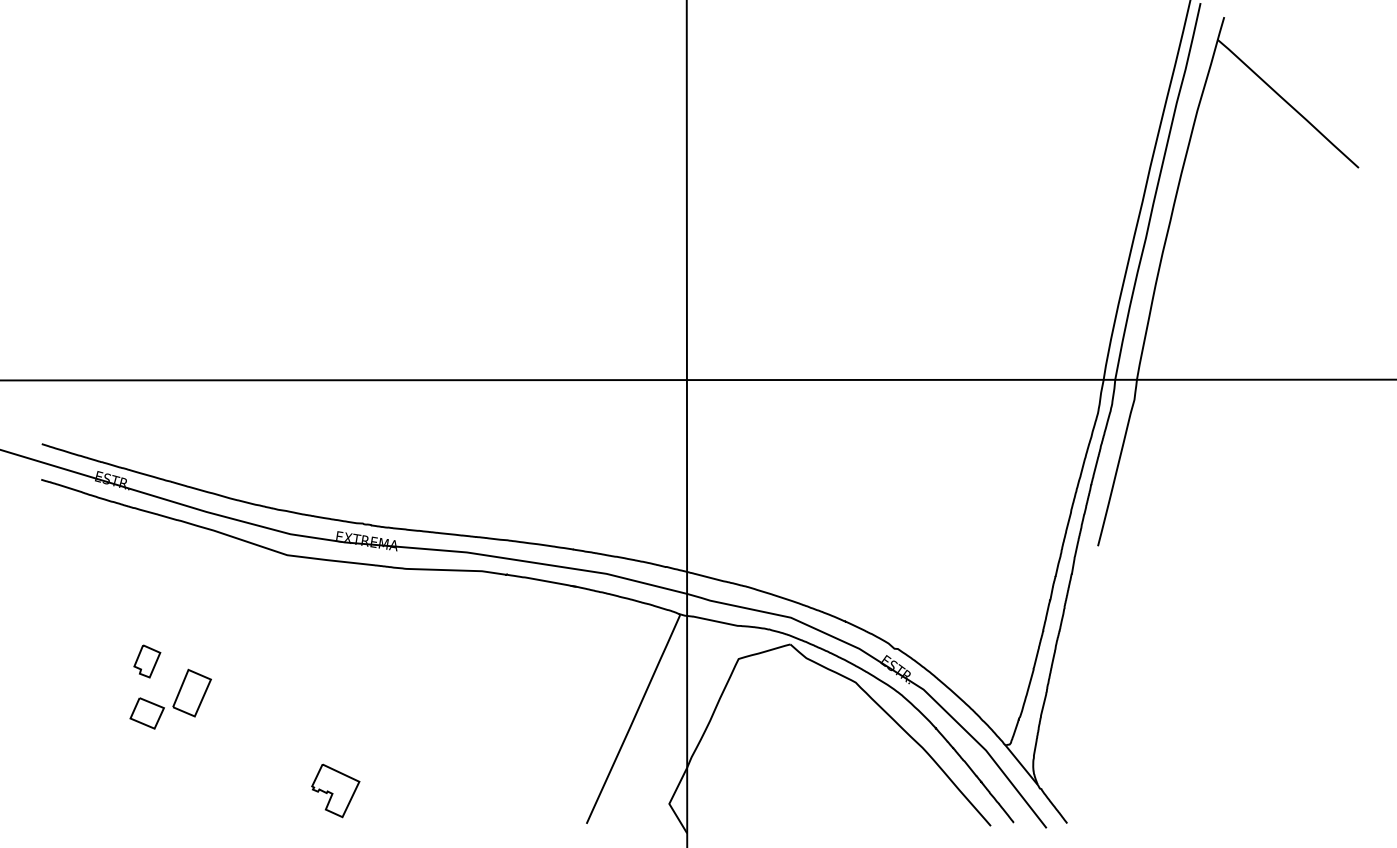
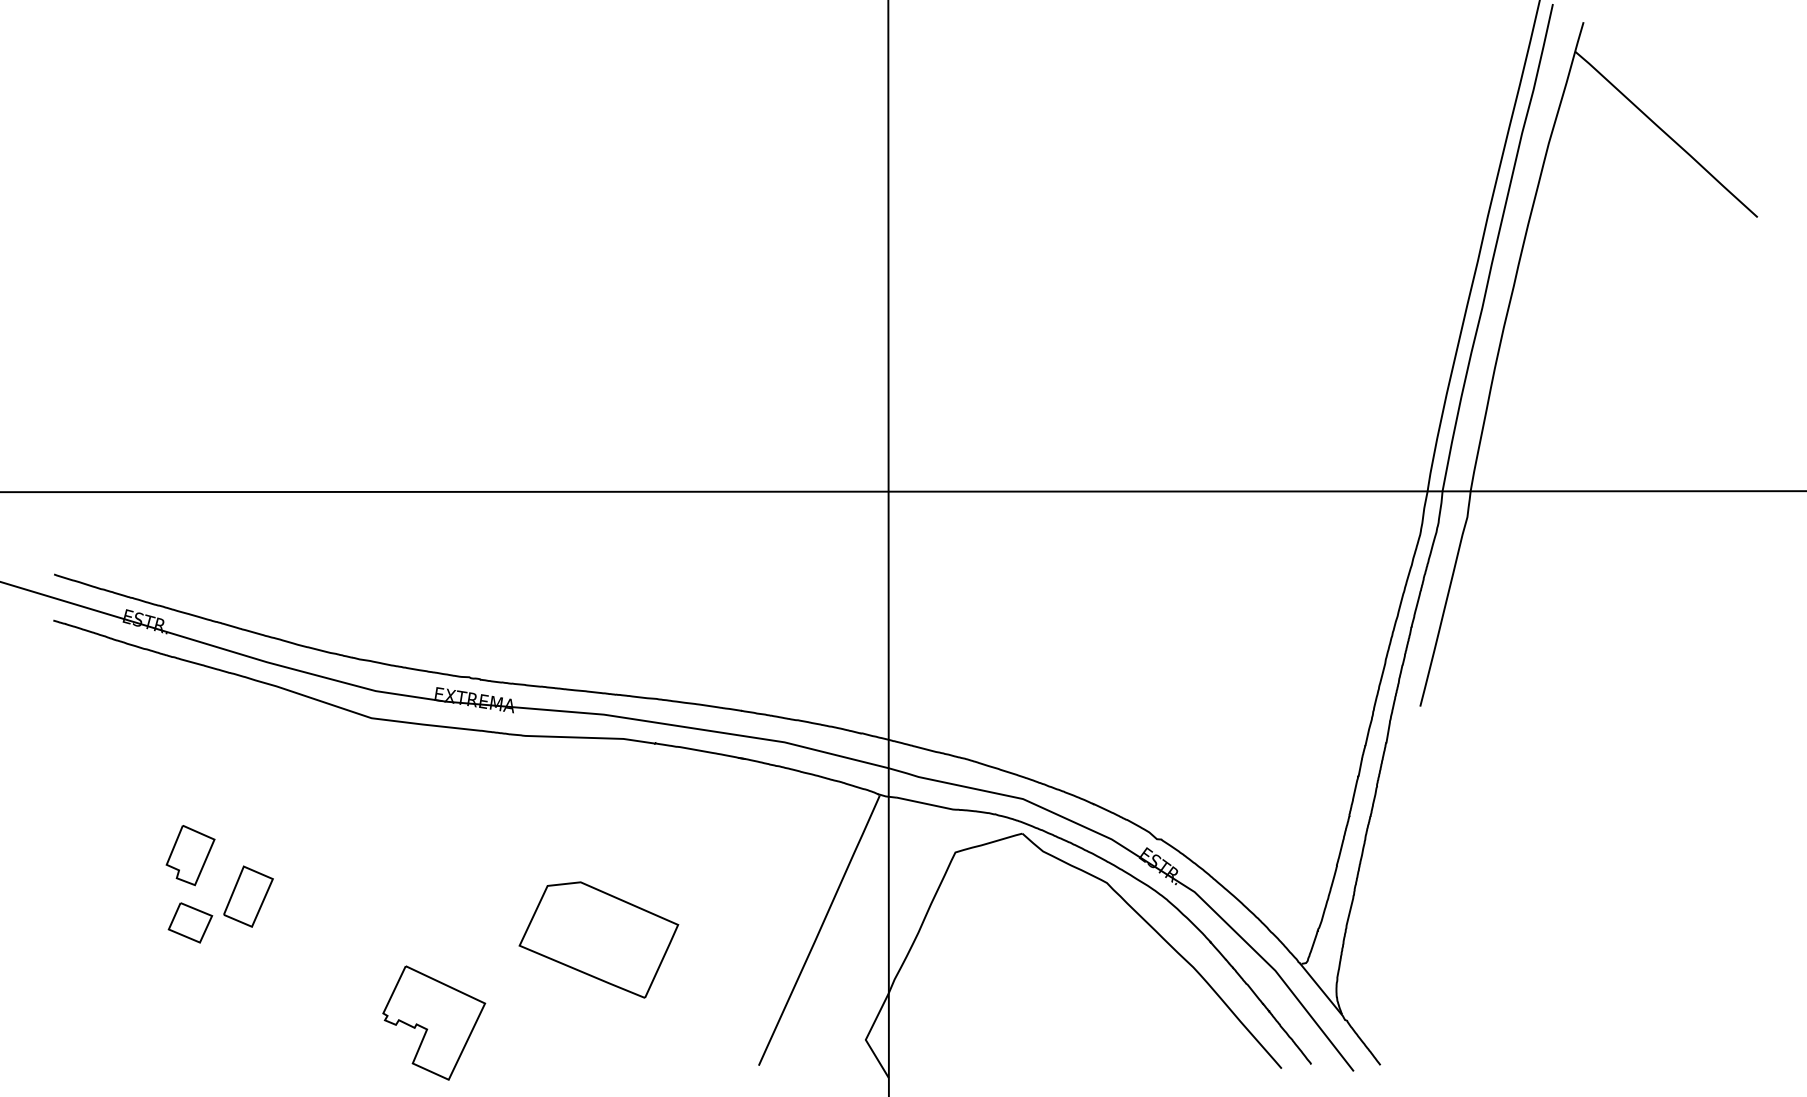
part: (147, 661) -> (190, 855), size x1.43
part: (462, 726) -> (598, 939), added
part: (335, 790) -> (434, 1022), size x1.67

